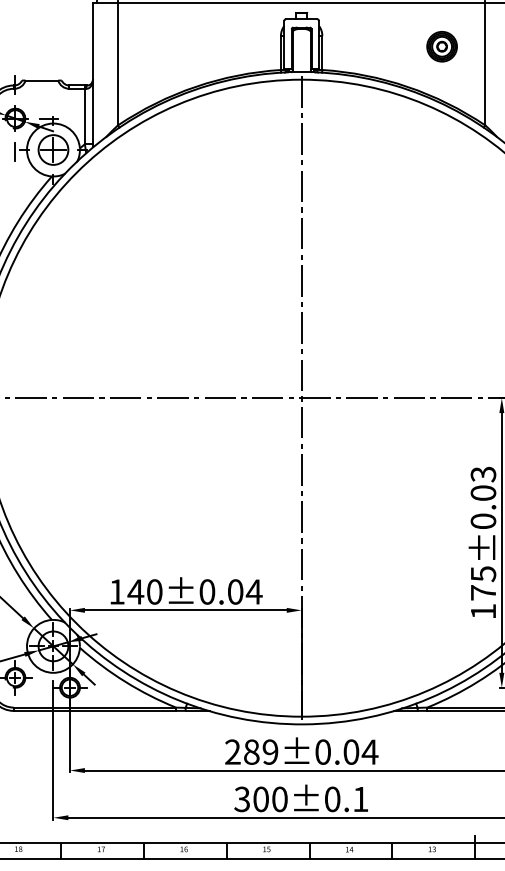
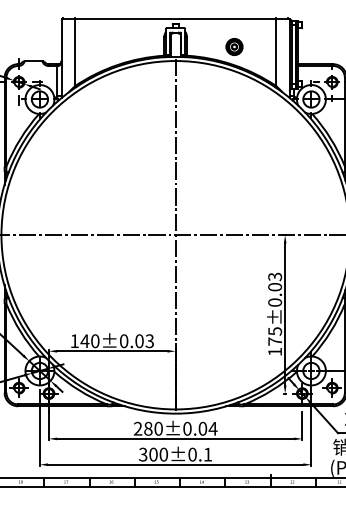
part: (442, 45) -> (234, 46), moved
text: (253, 592) -> (149, 341), 140±0.04 -> 140±0.03
text: (270, 751) -> (158, 428), 289±0.04 -> 280±0.04

